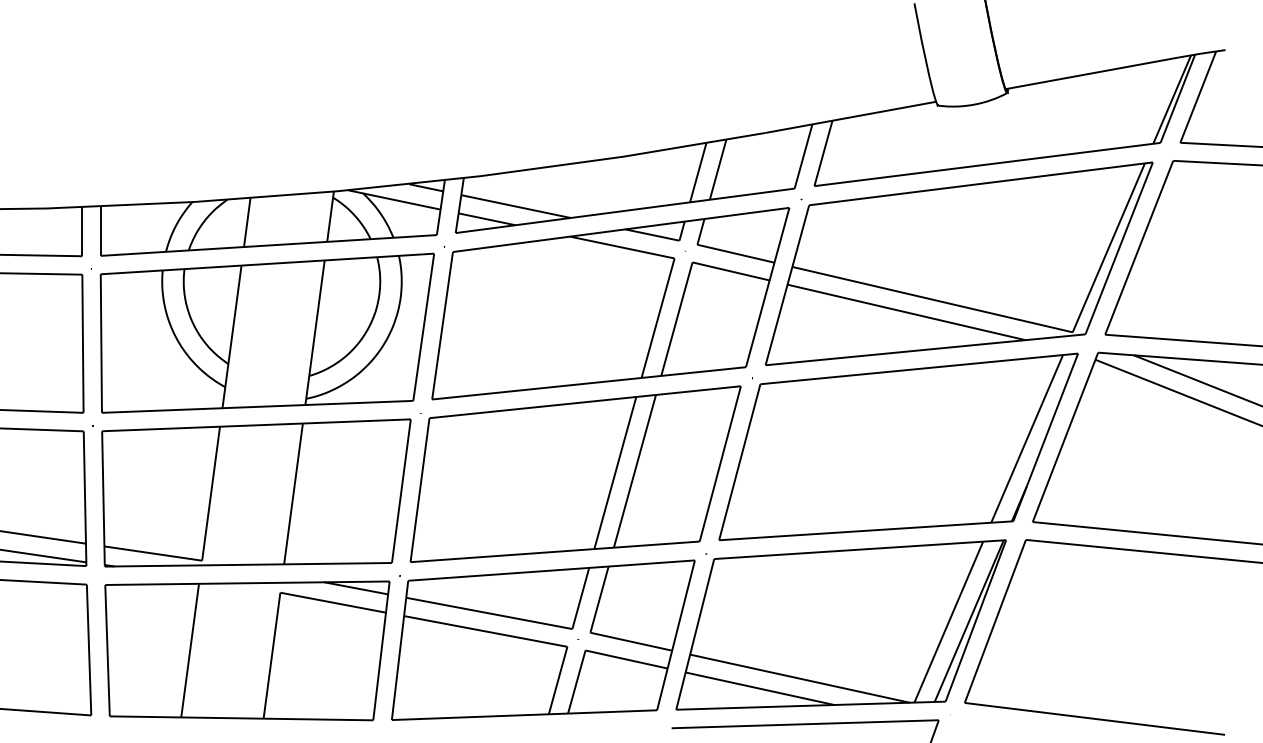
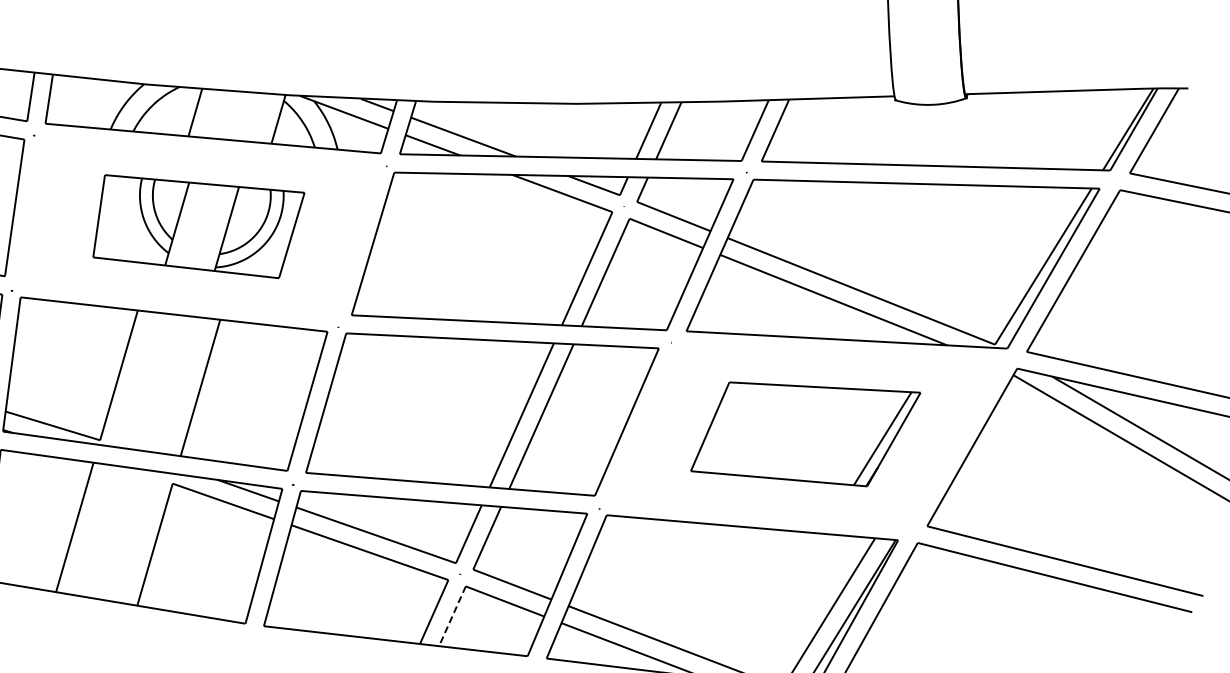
part: (266, 332) -> (197, 224), size x0.6
part: (898, 446) -> (805, 431), size x0.6
line: (576, 682) -> (452, 616), solid -> dashed

